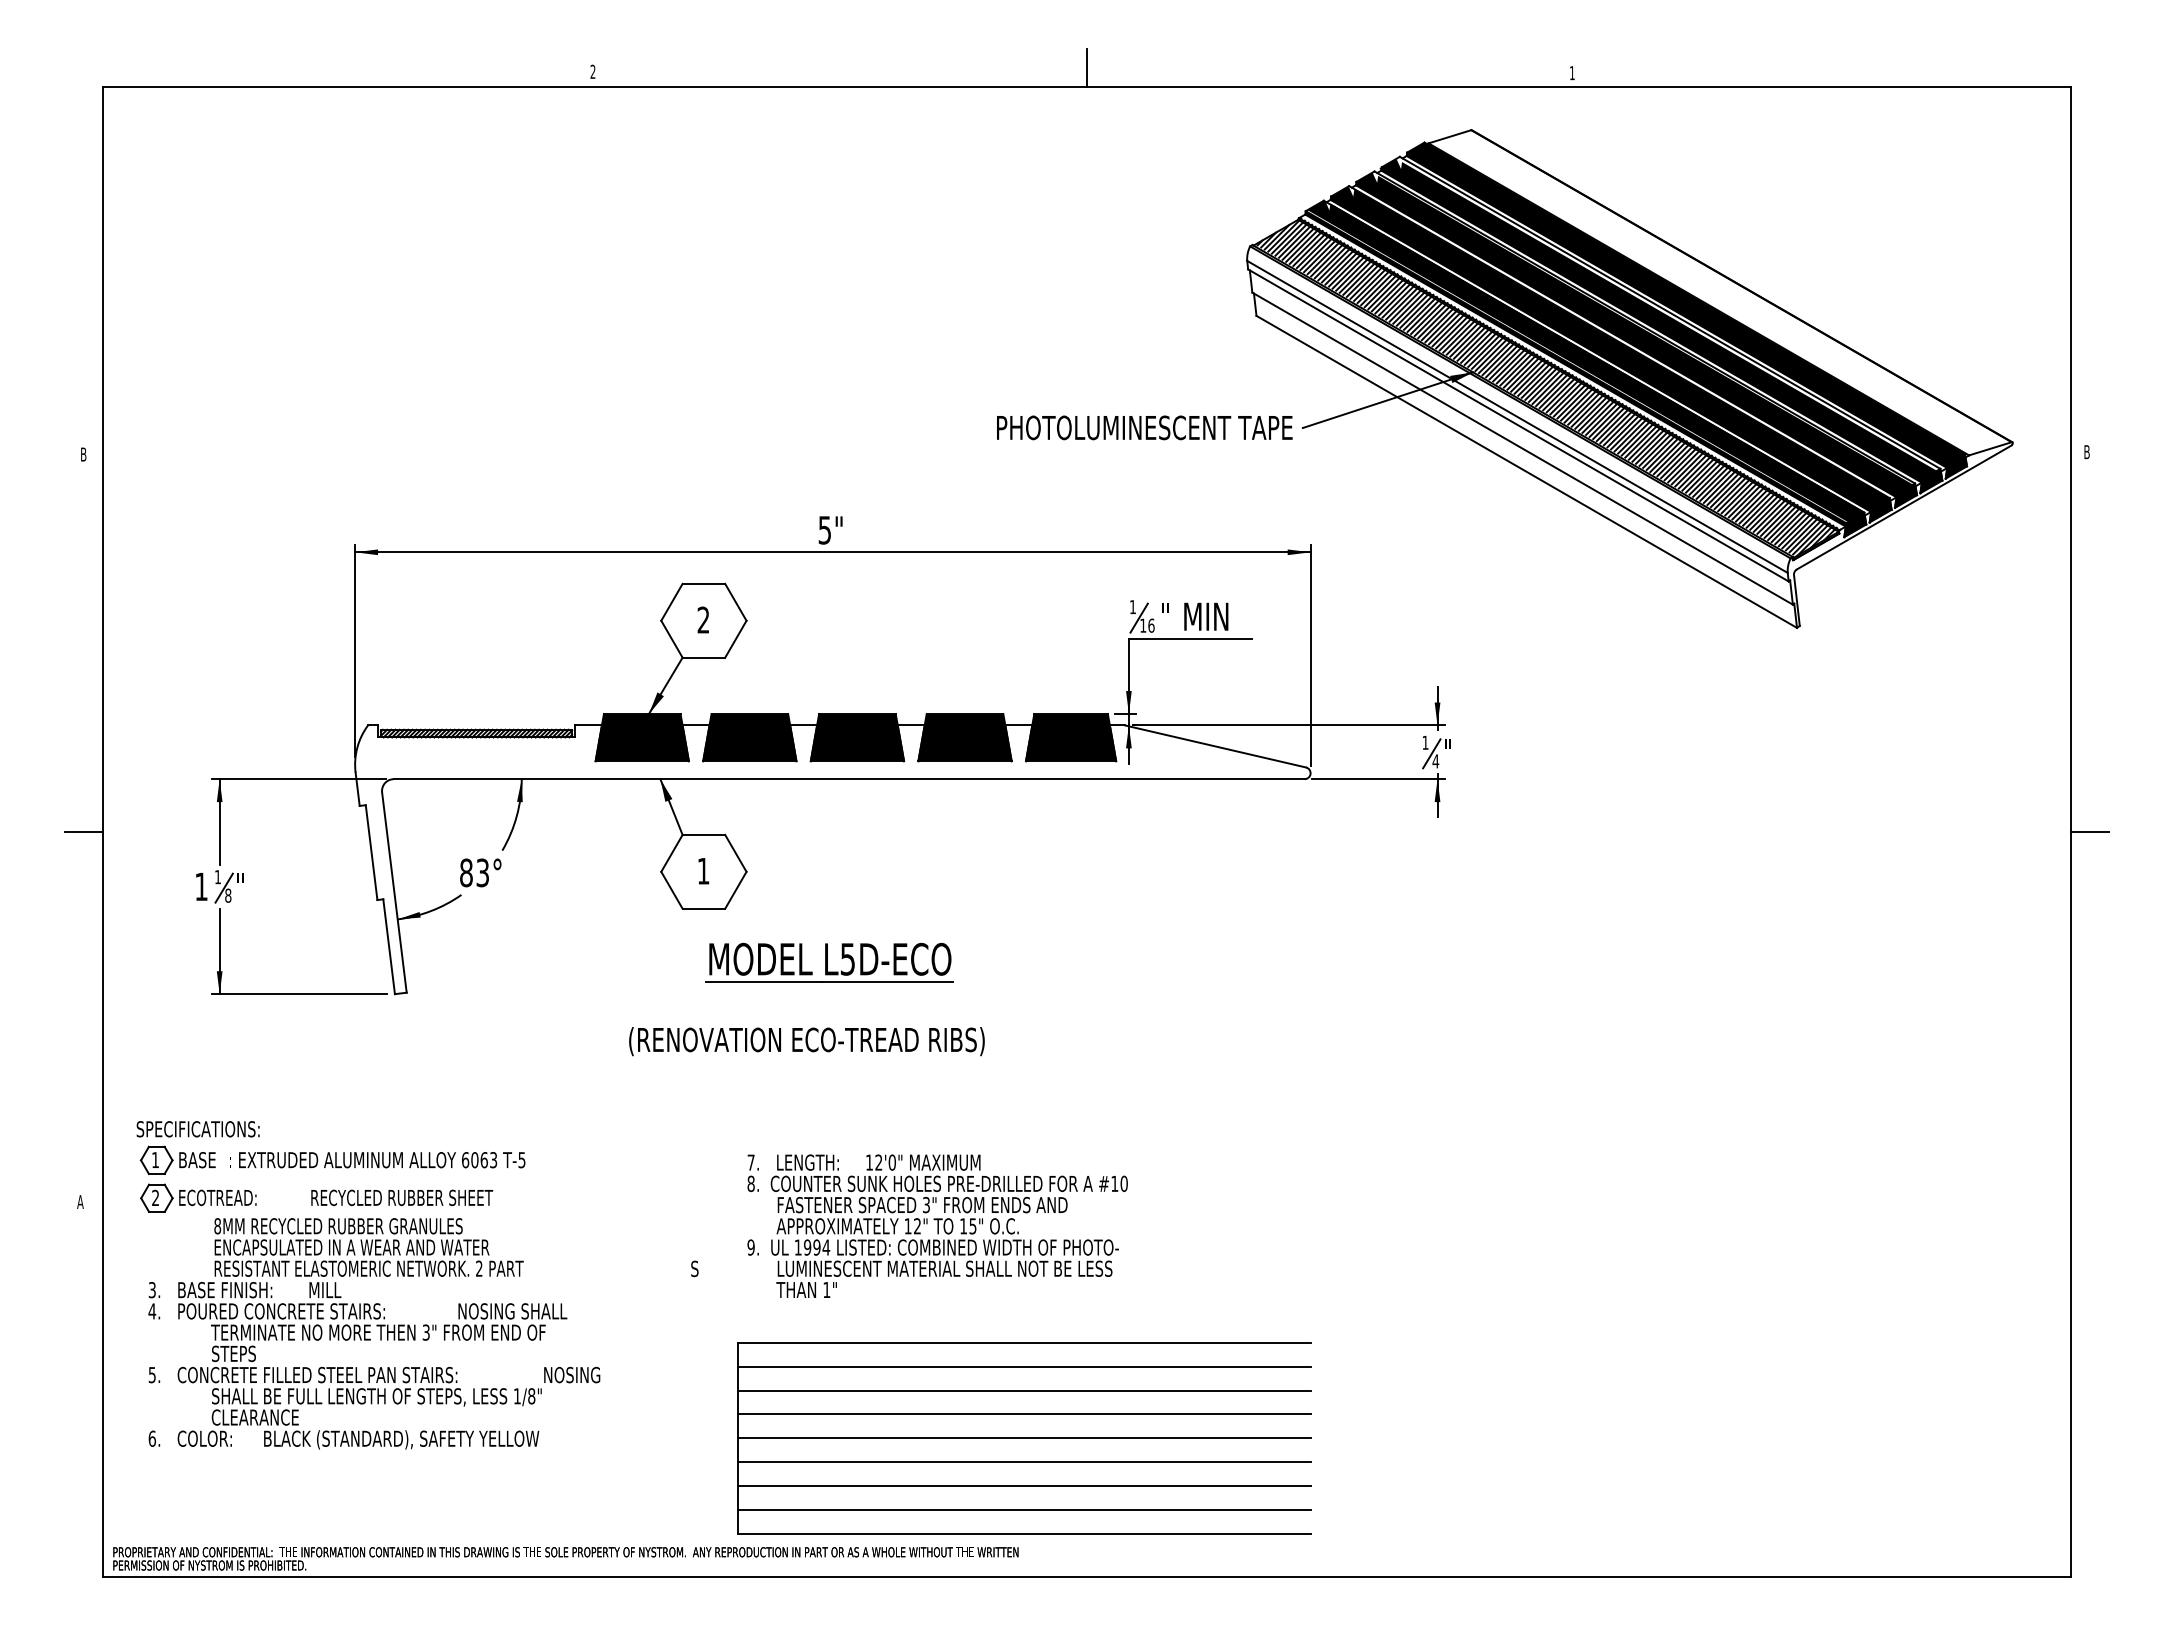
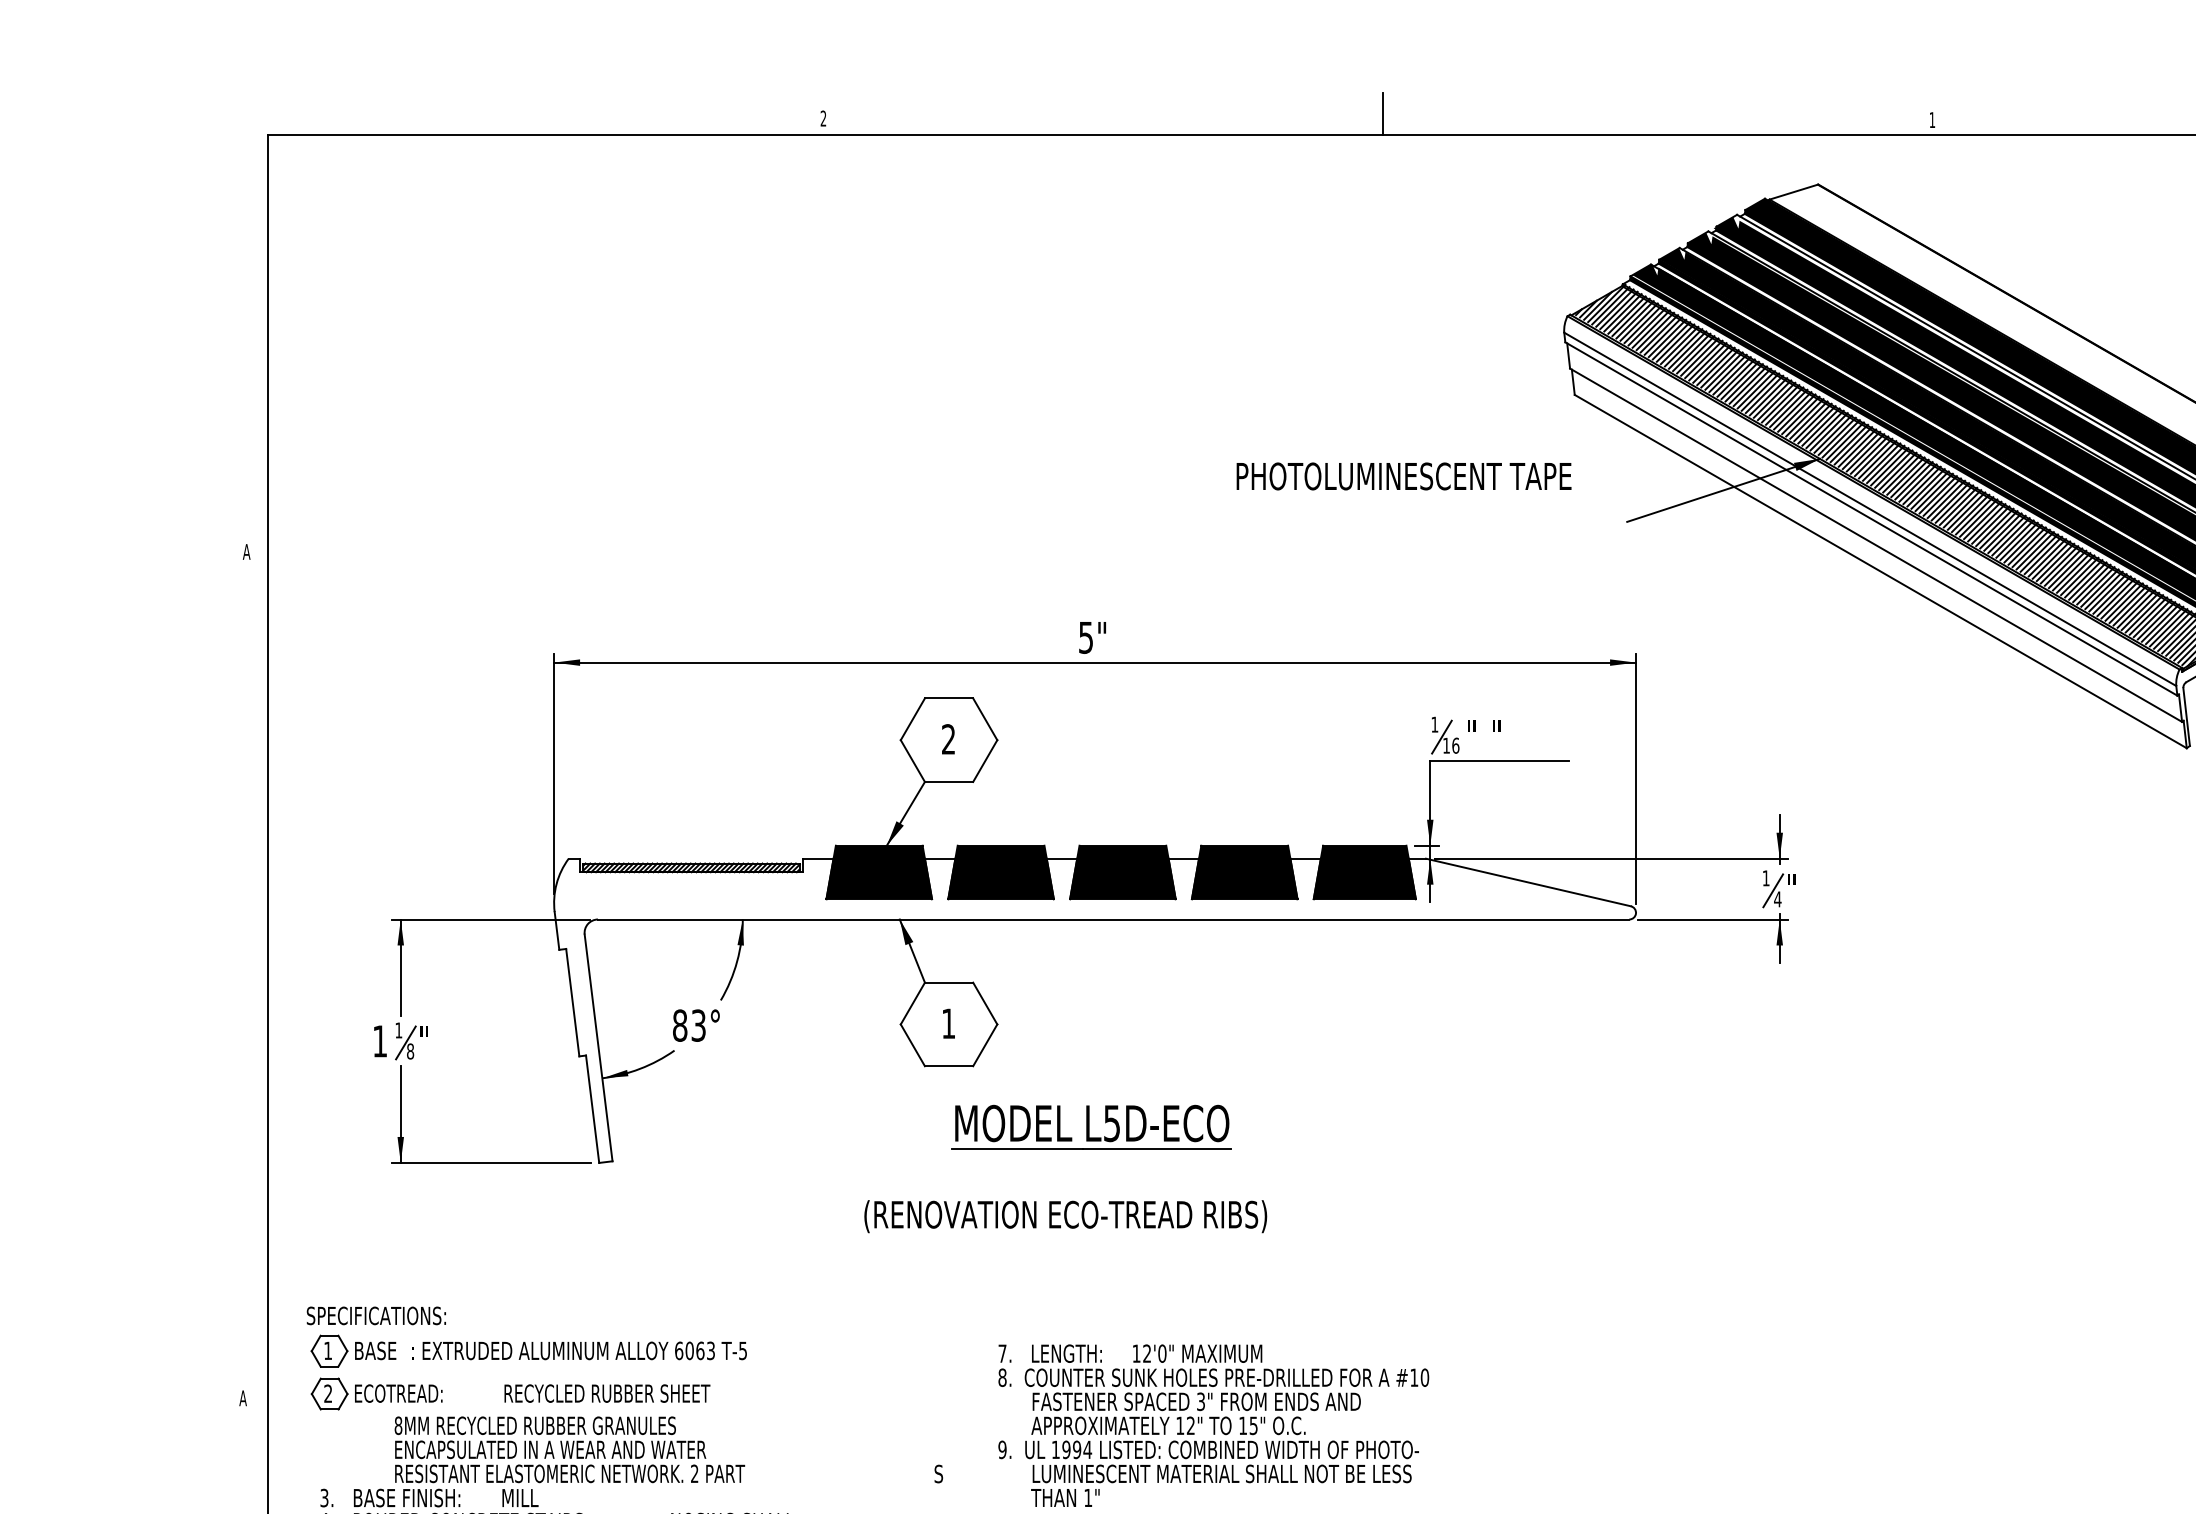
text: (1144, 427) -> (1403, 476), moved
text: (83, 454) -> (246, 551), B -> A
text: (1206, 616) -> (1518, 735), MIN -> "
line: (83, 831) -> (246, 978), removed

